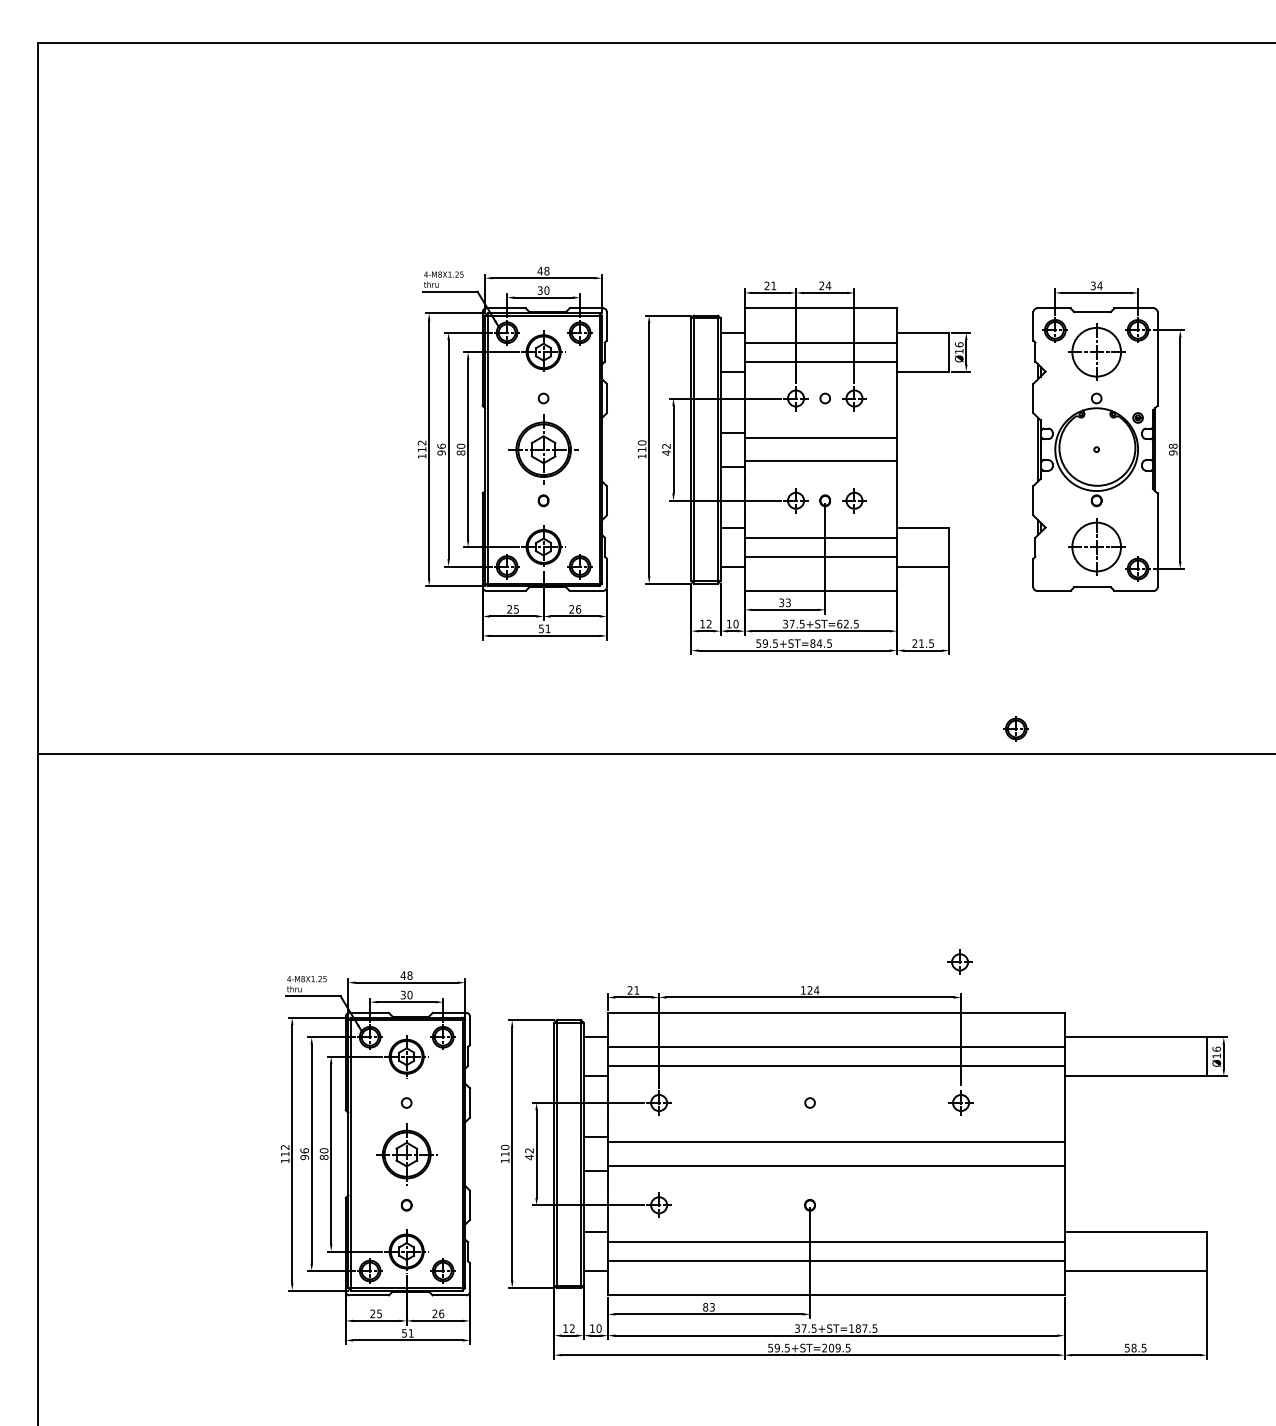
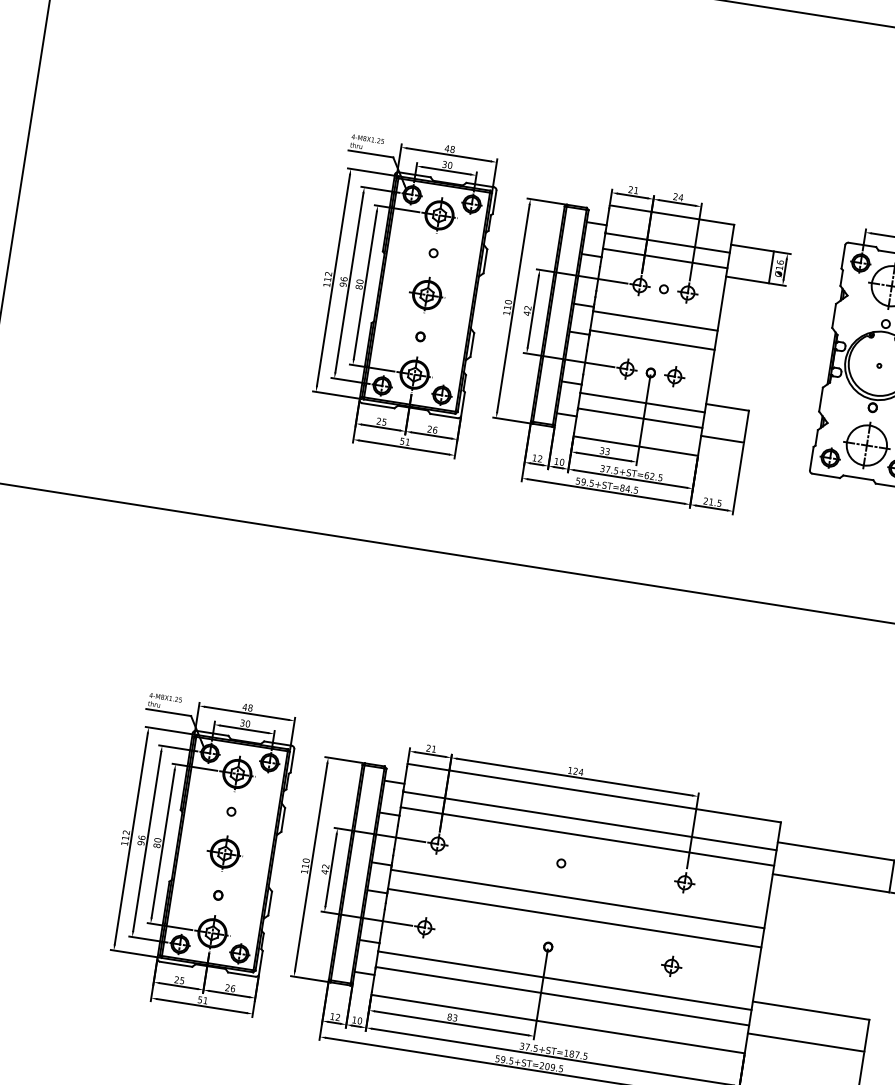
part: (543, 449) -> (427, 294), size x0.62
part: (1015, 728) -> (829, 457), moved
part: (959, 961) -> (671, 965), moved
part: (406, 1152) -> (224, 852), size x0.71

